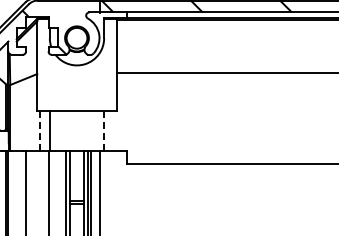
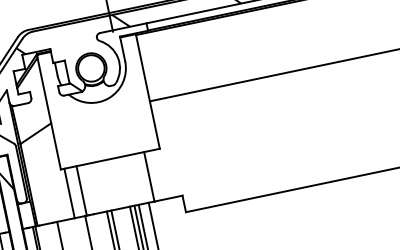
line: (40, 131) -> (70, 193), dashed -> solid
line: (104, 131) -> (149, 177), dashed -> solid

